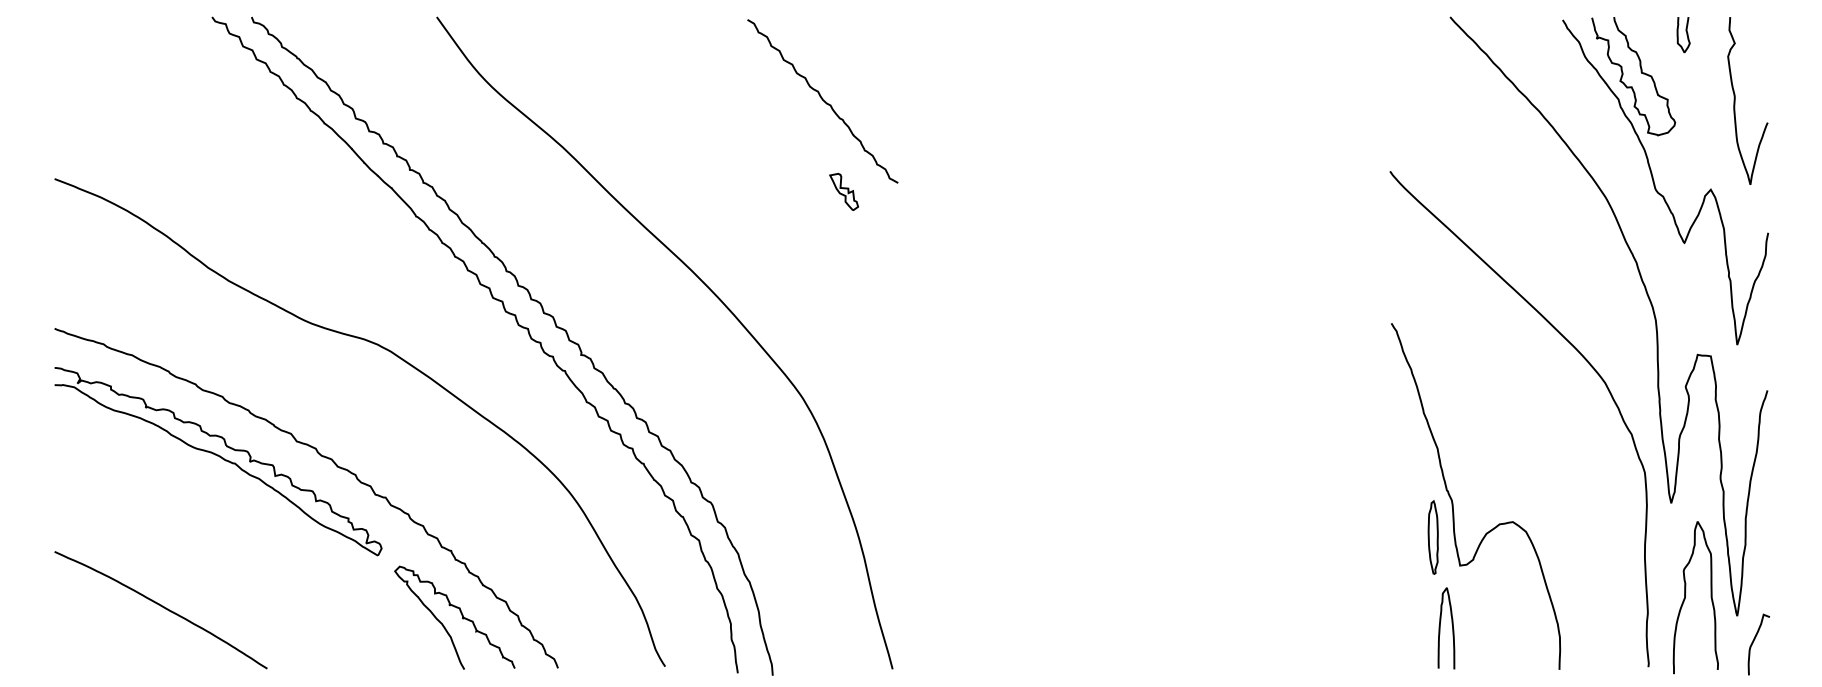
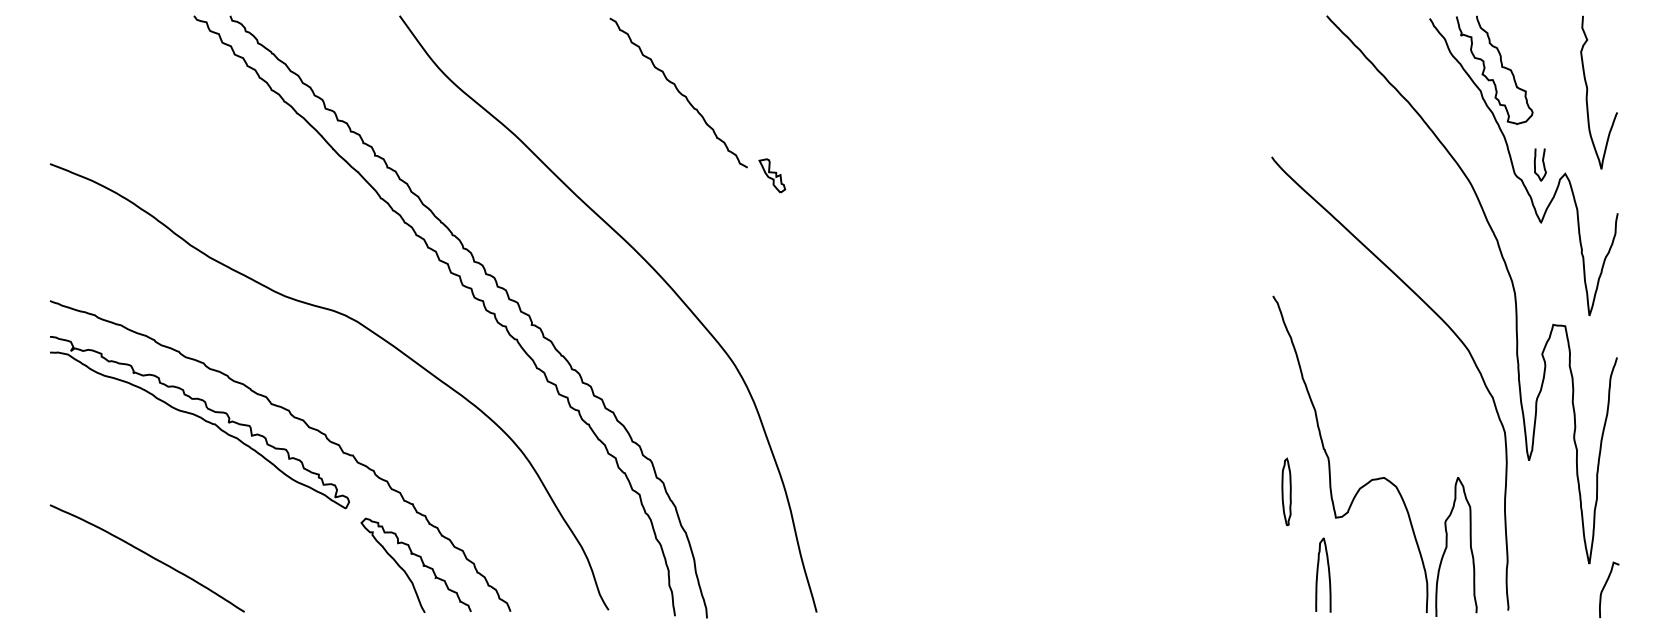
curve: (1686, 35) -> (1543, 165), moved
curve: (822, 100) -> (678, 92), moved
part: (1432, 537) -> (1285, 491), moved
curve: (1685, 597) -> (1446, 546), moved

